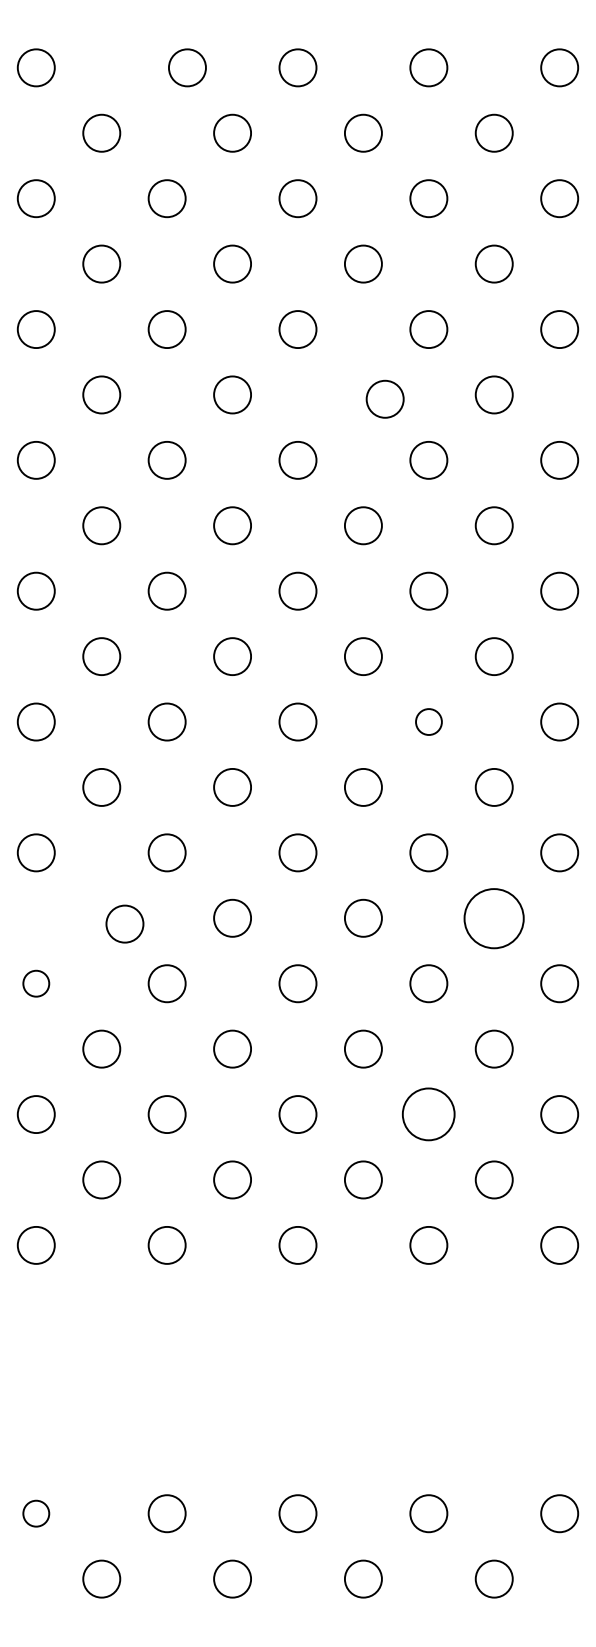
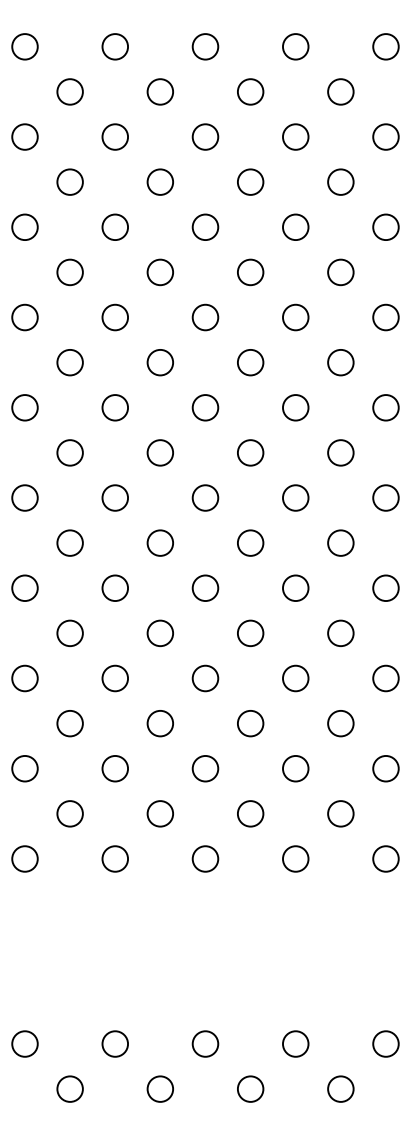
circle: (186, 67) -> (114, 46), moved
circle: (384, 399) -> (250, 272), moved
circle: (428, 721) -> (295, 497), size x1.43
circle: (493, 917) -> (340, 632), size x0.62
circle: (124, 922) -> (69, 632), moved
circle: (35, 983) -> (24, 678), size x1.43
circle: (428, 1114) -> (295, 768), size x0.71
circle: (35, 1512) -> (24, 1043), size x1.43

